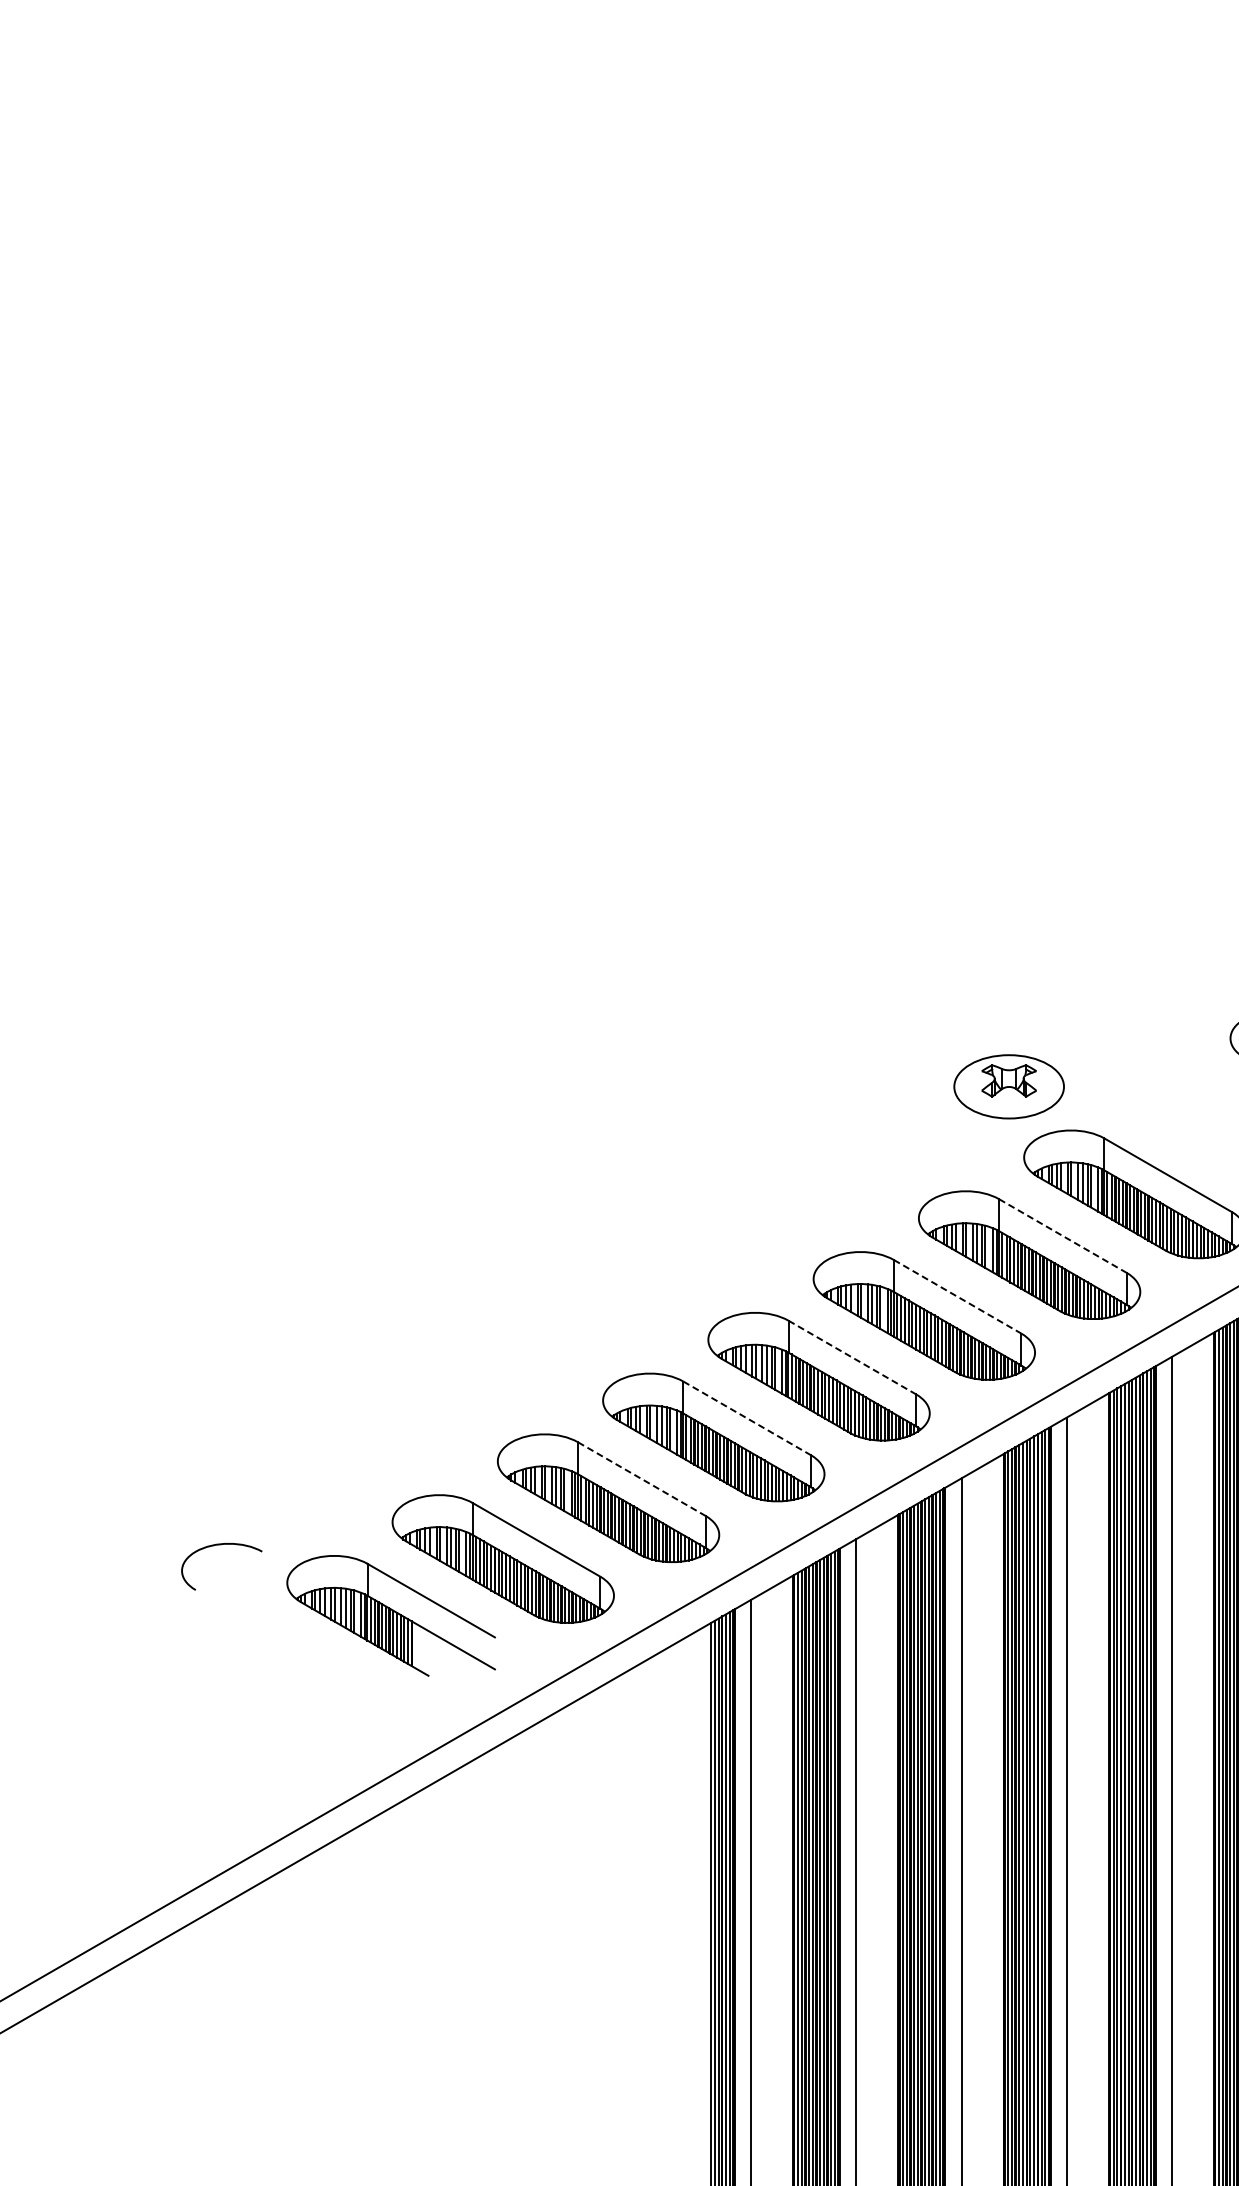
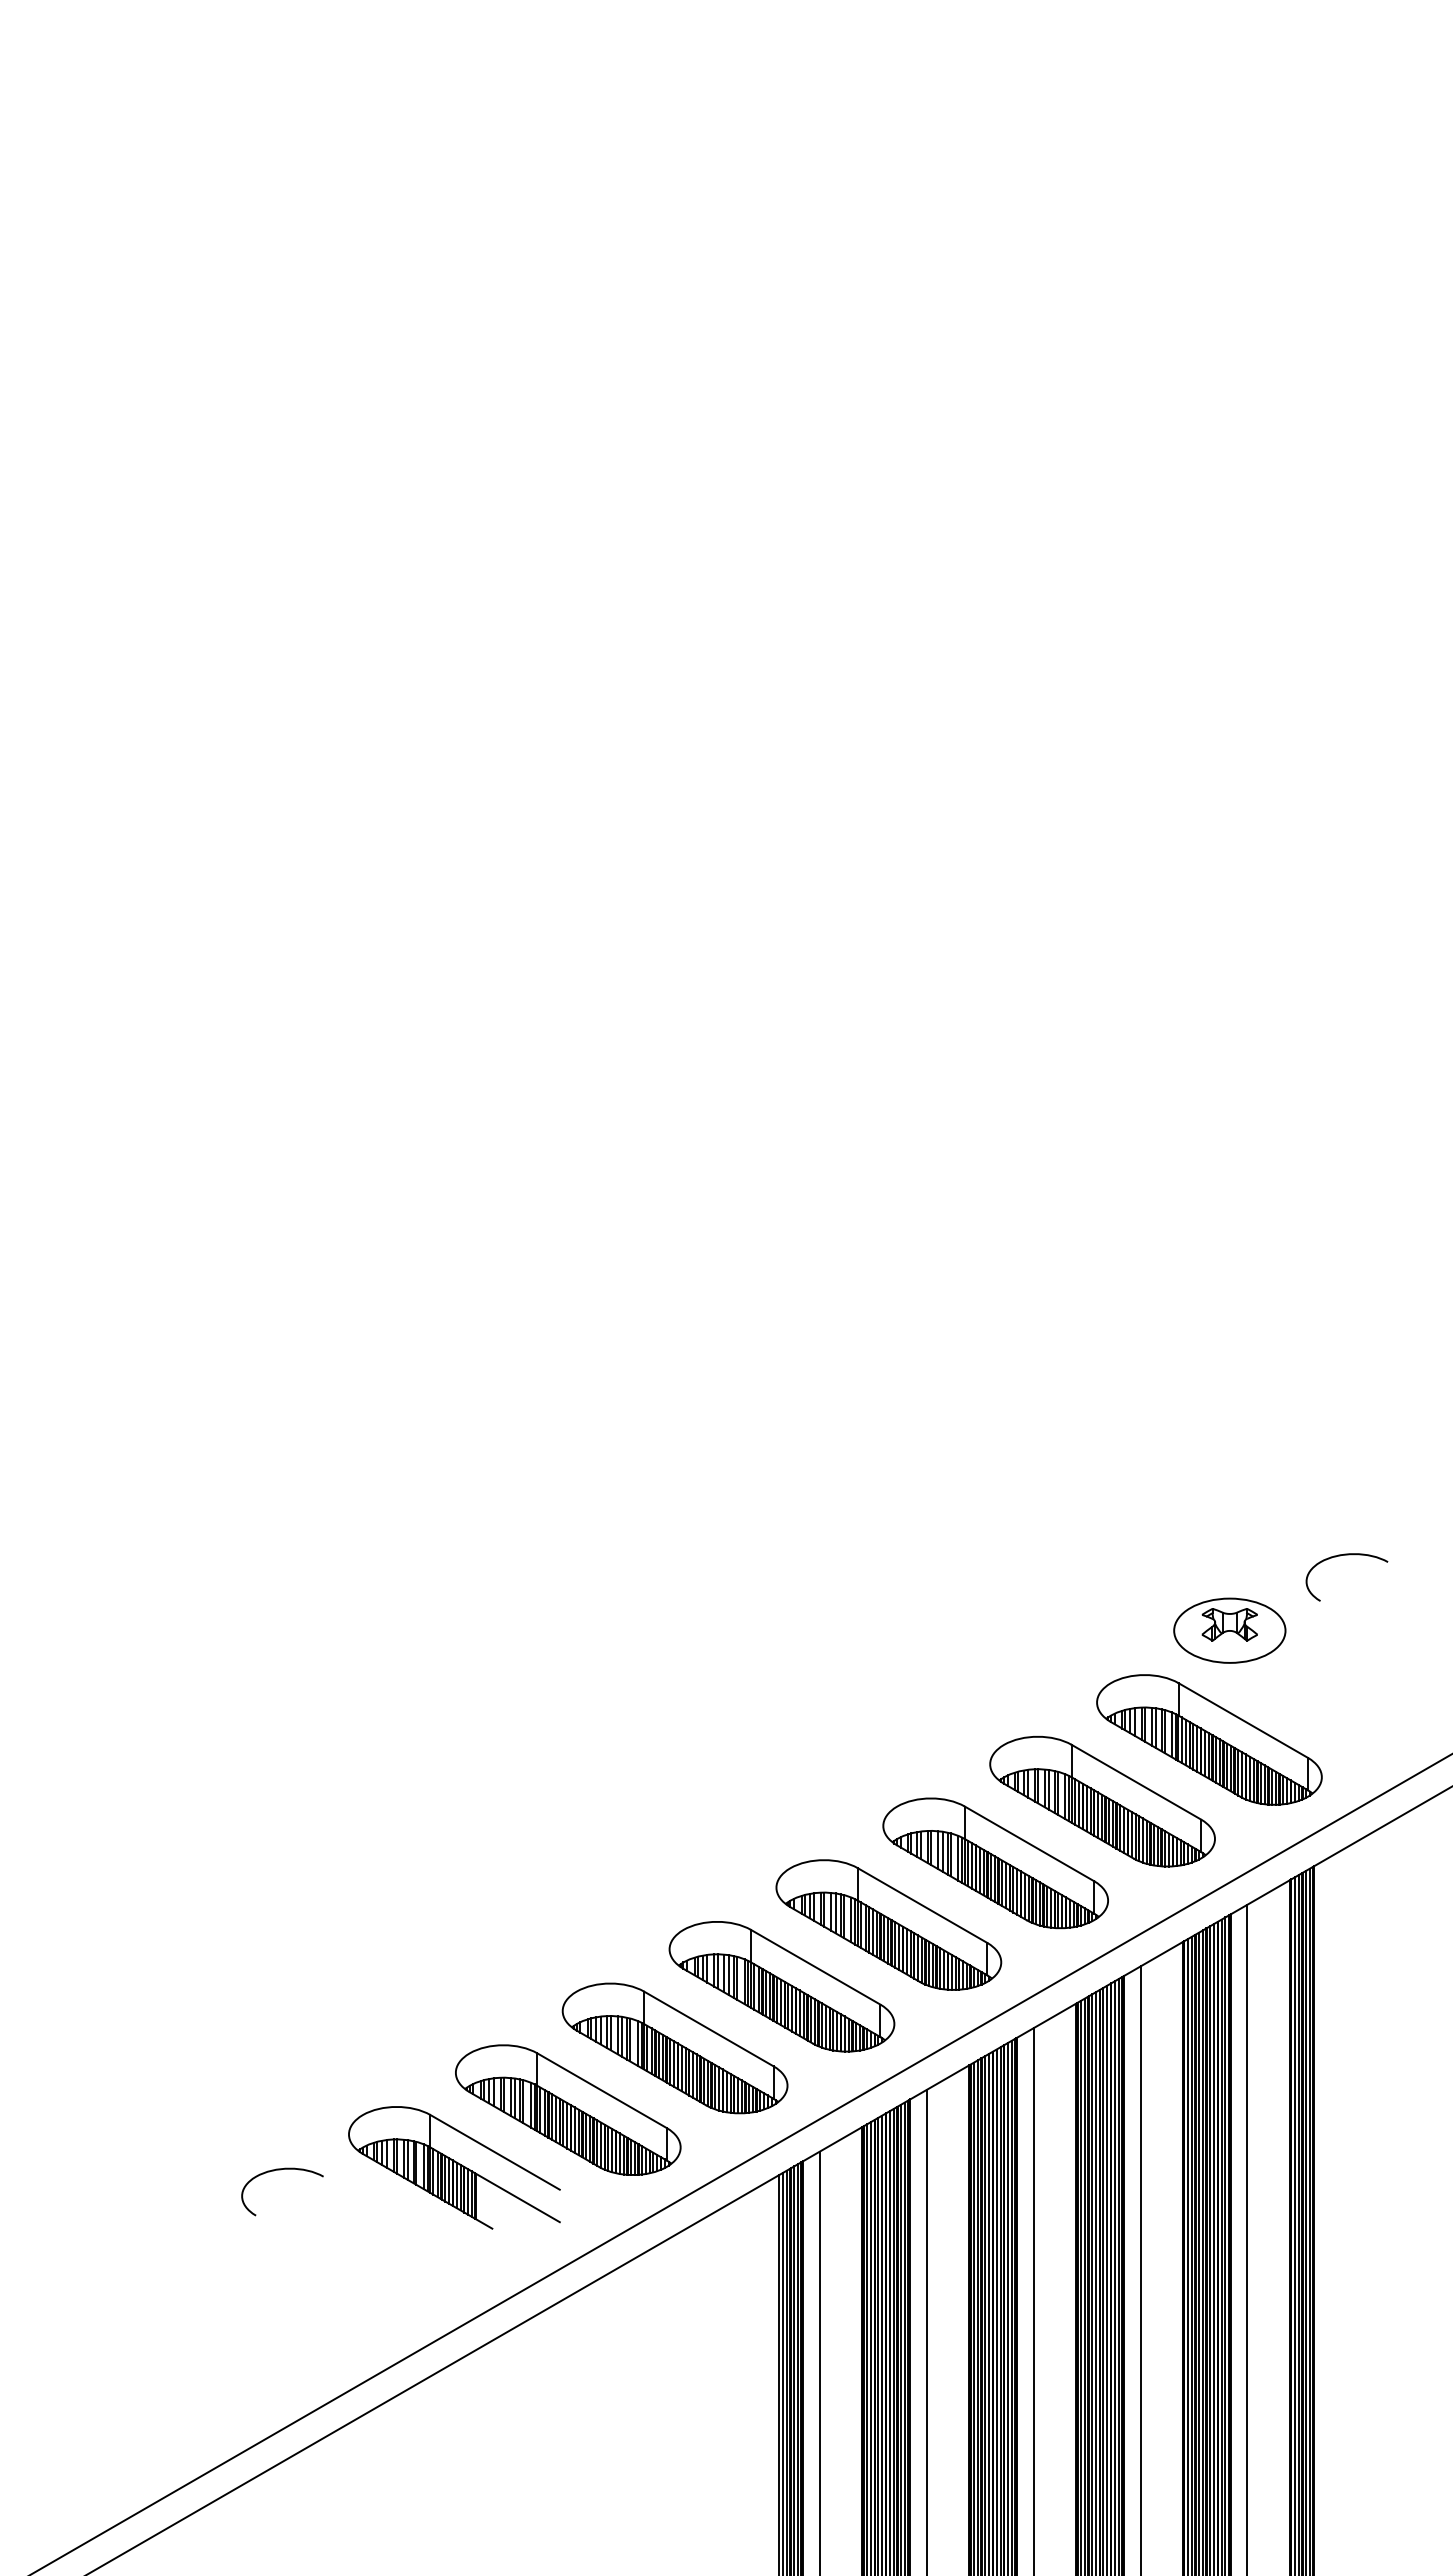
part: (1008, 1086) -> (1229, 1630), moved
line: (1062, 1236) -> (1136, 1782), dashed -> solid
line: (957, 1296) -> (1029, 1843), dashed -> solid
line: (852, 1357) -> (922, 1905), dashed -> solid
line: (746, 1418) -> (815, 1967), dashed -> solid
line: (641, 1478) -> (708, 2028), dashed -> solid
curve: (220, 1545) -> (281, 2170), moved

